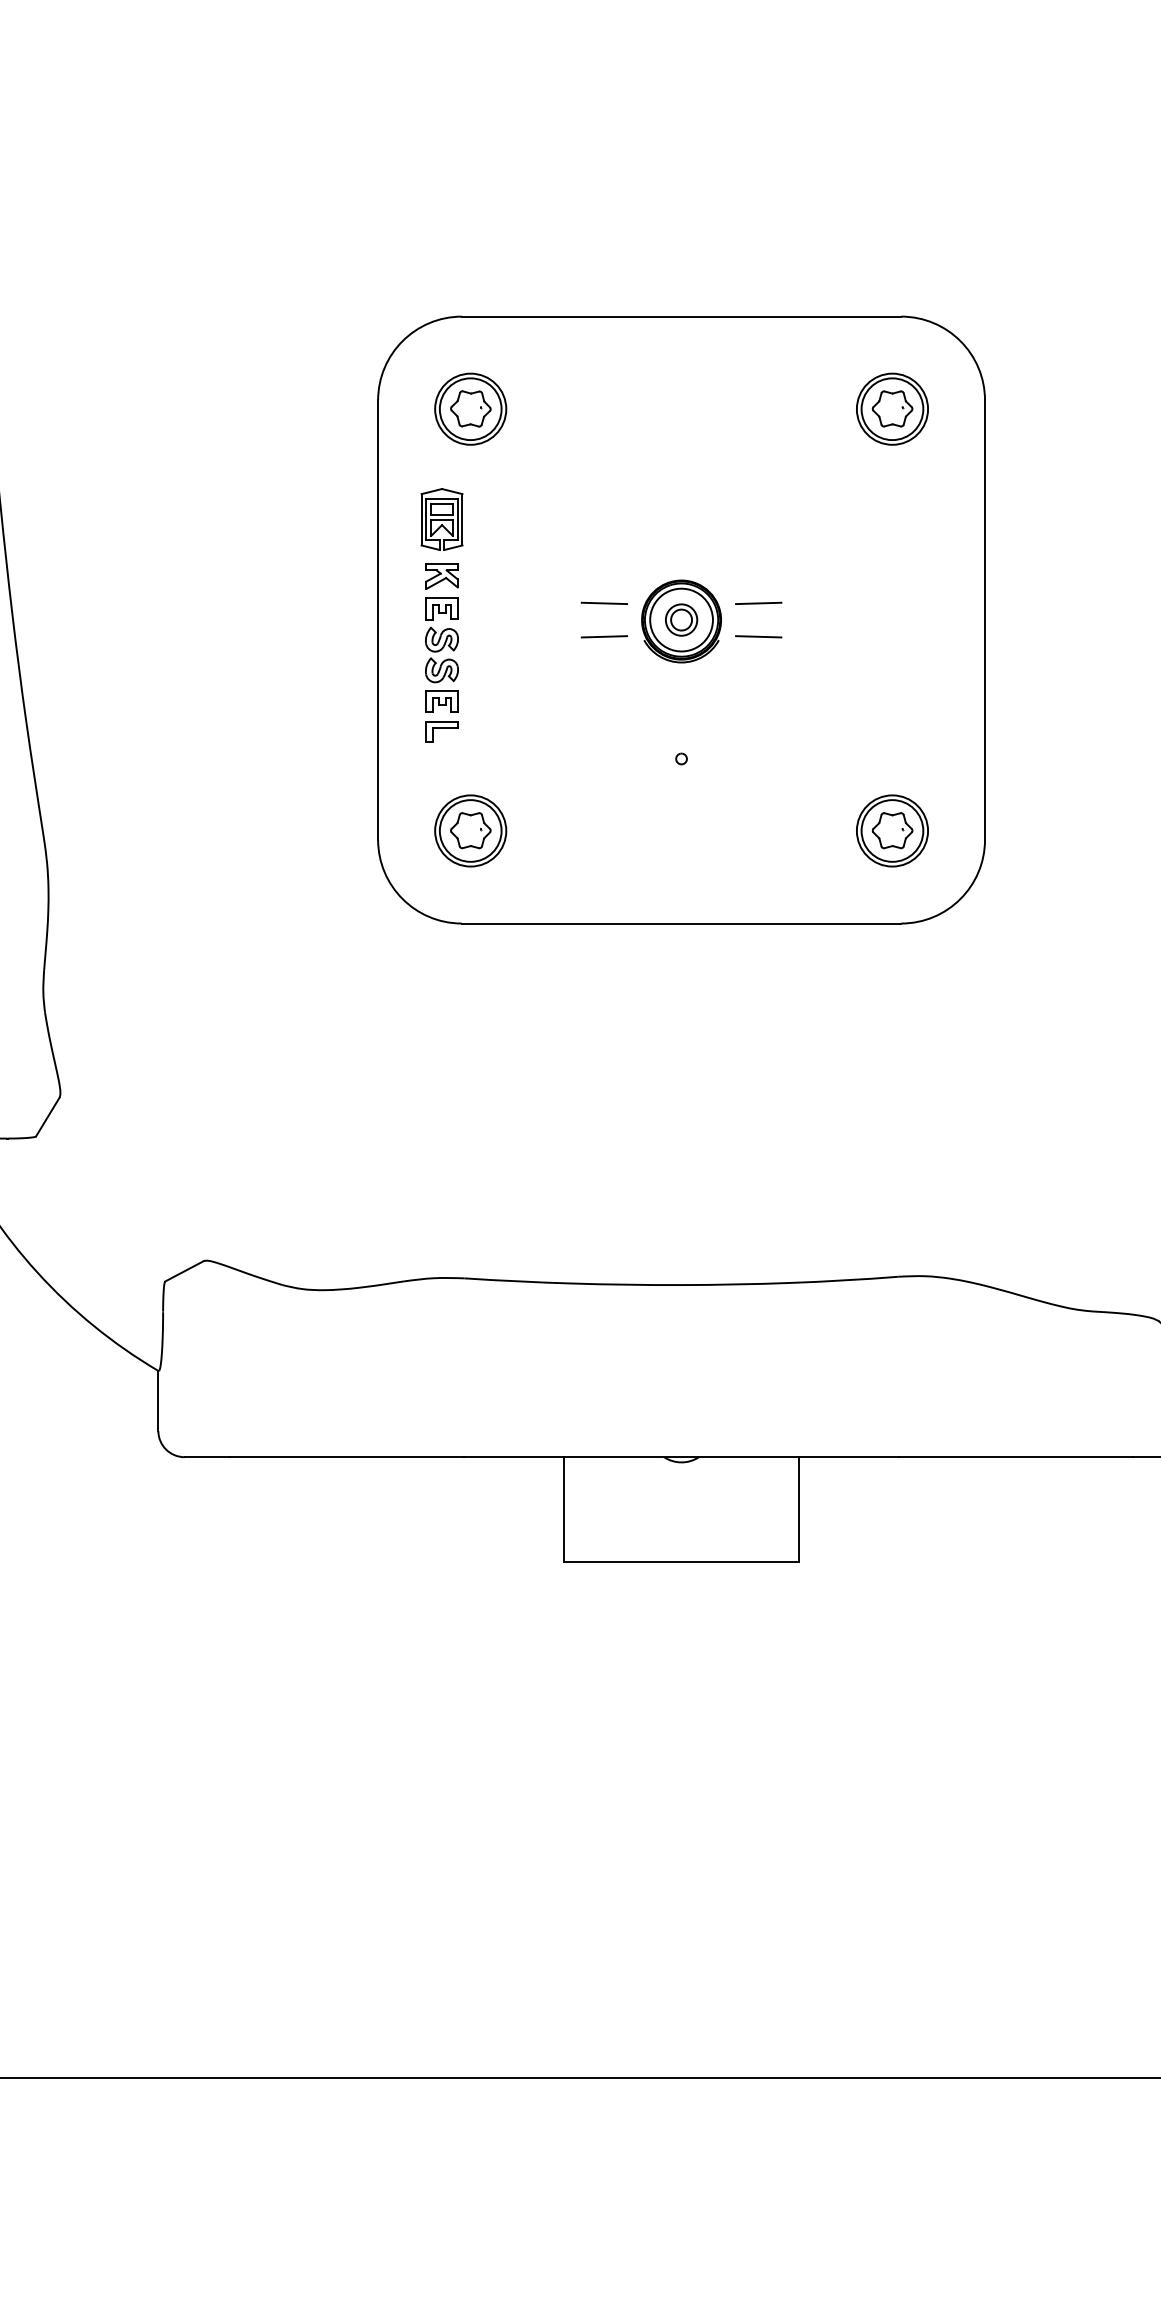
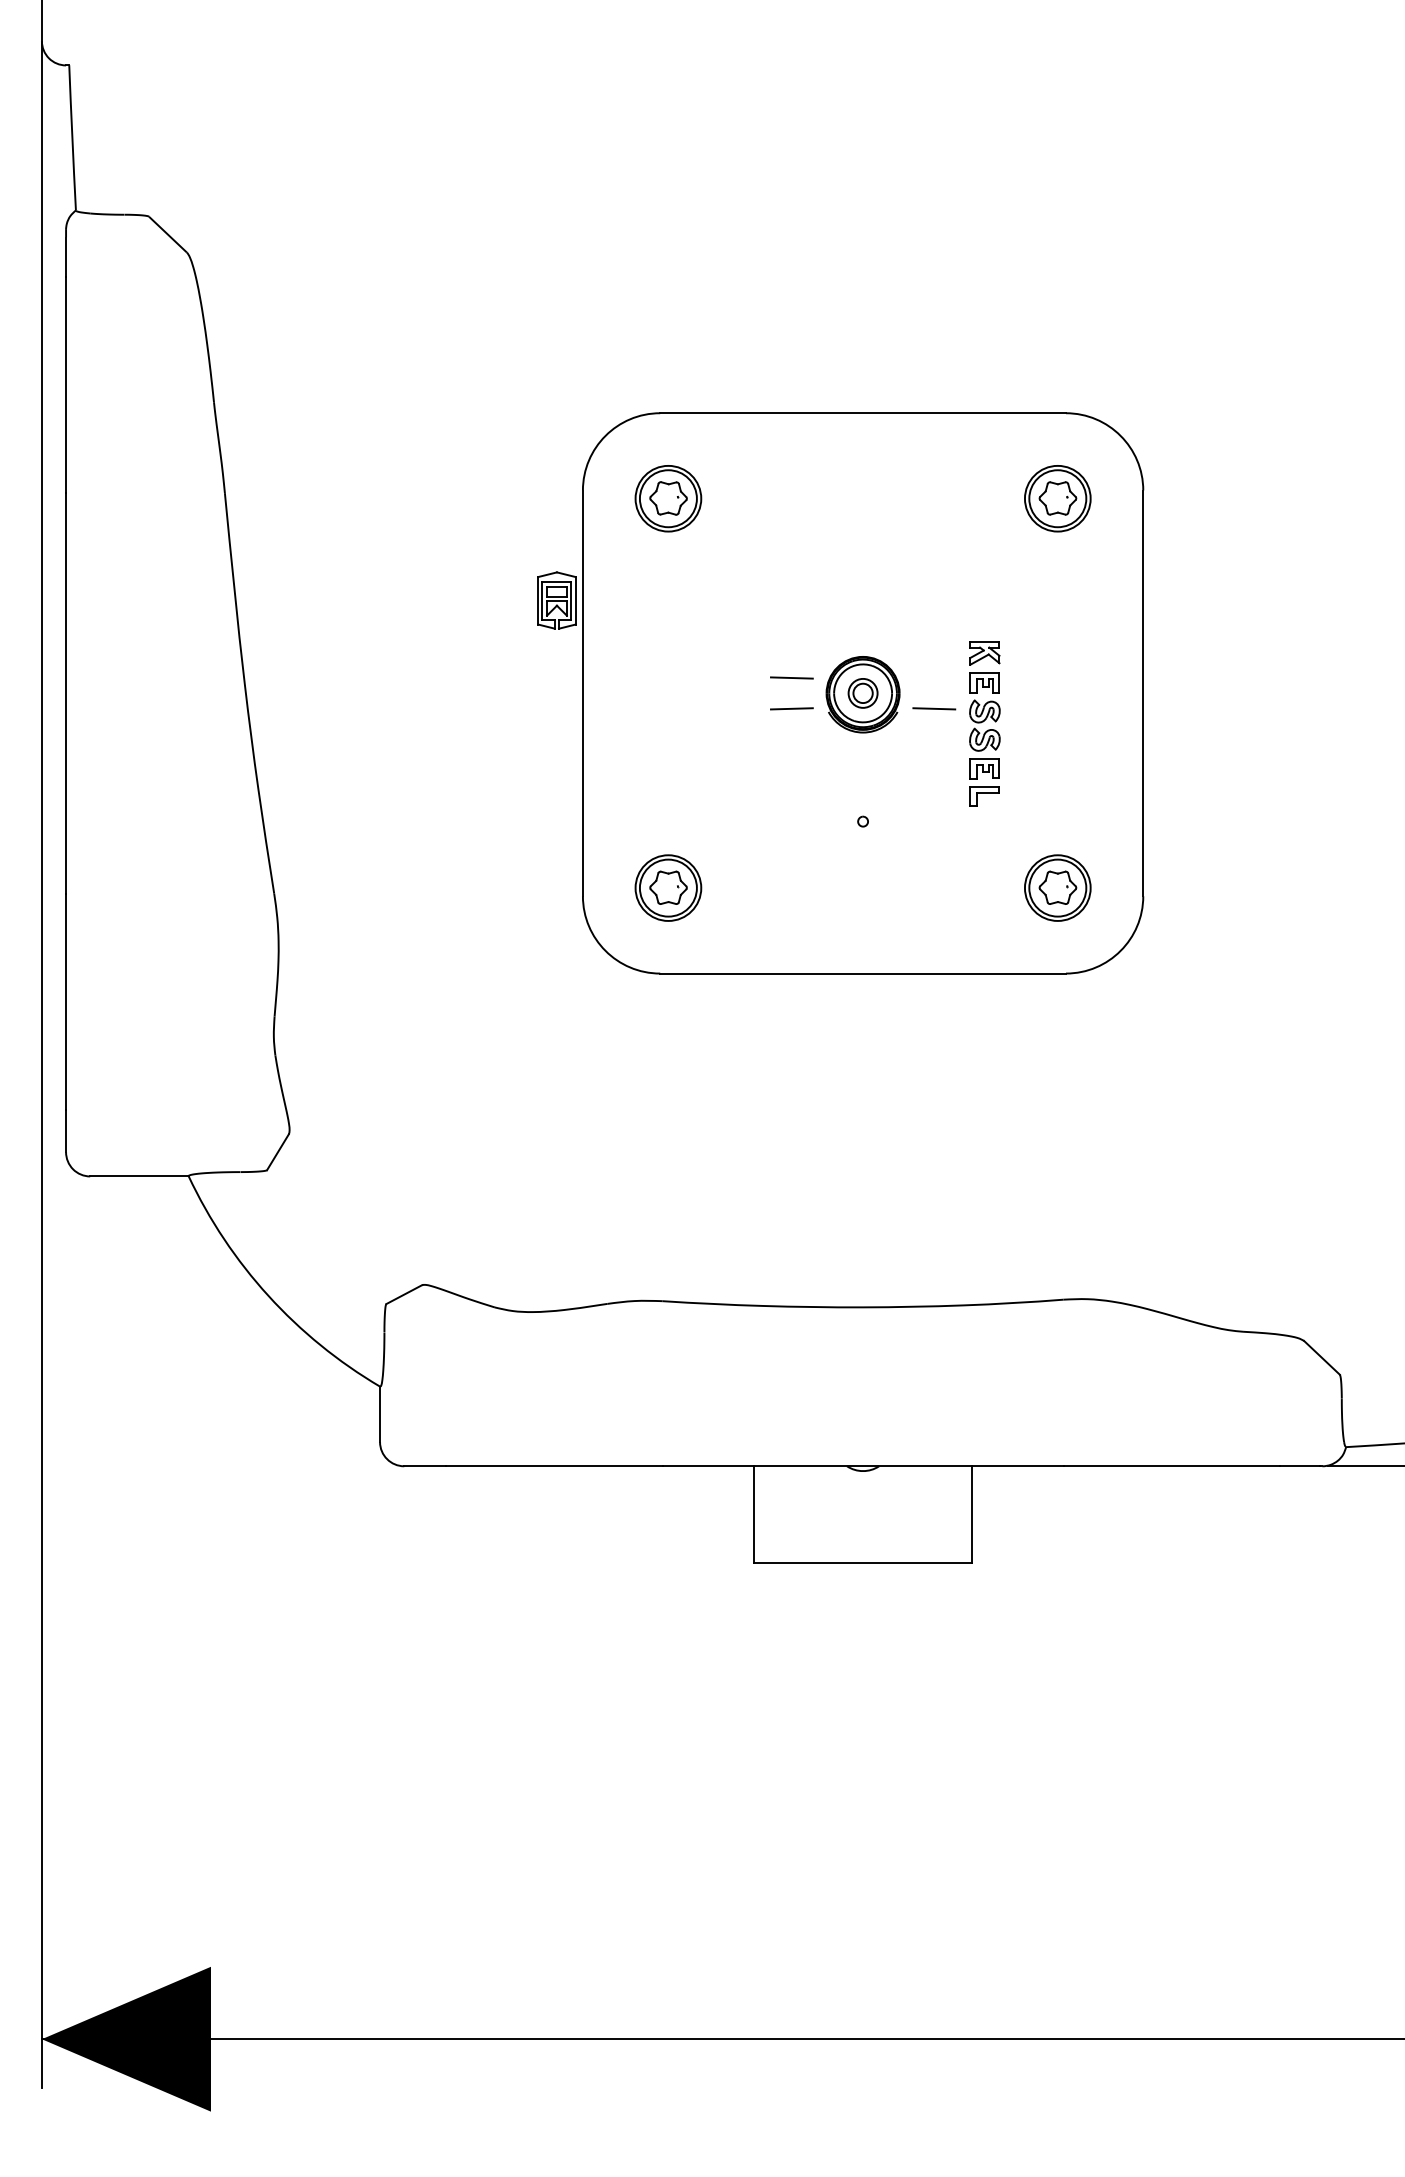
part: (441, 519) -> (556, 600), moved
line: (758, 602) -> (934, 677), removed
part: (441, 652) -> (984, 723), moved

